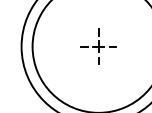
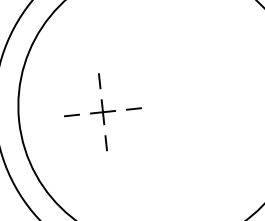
part: (98, 46) -> (102, 111), moved

